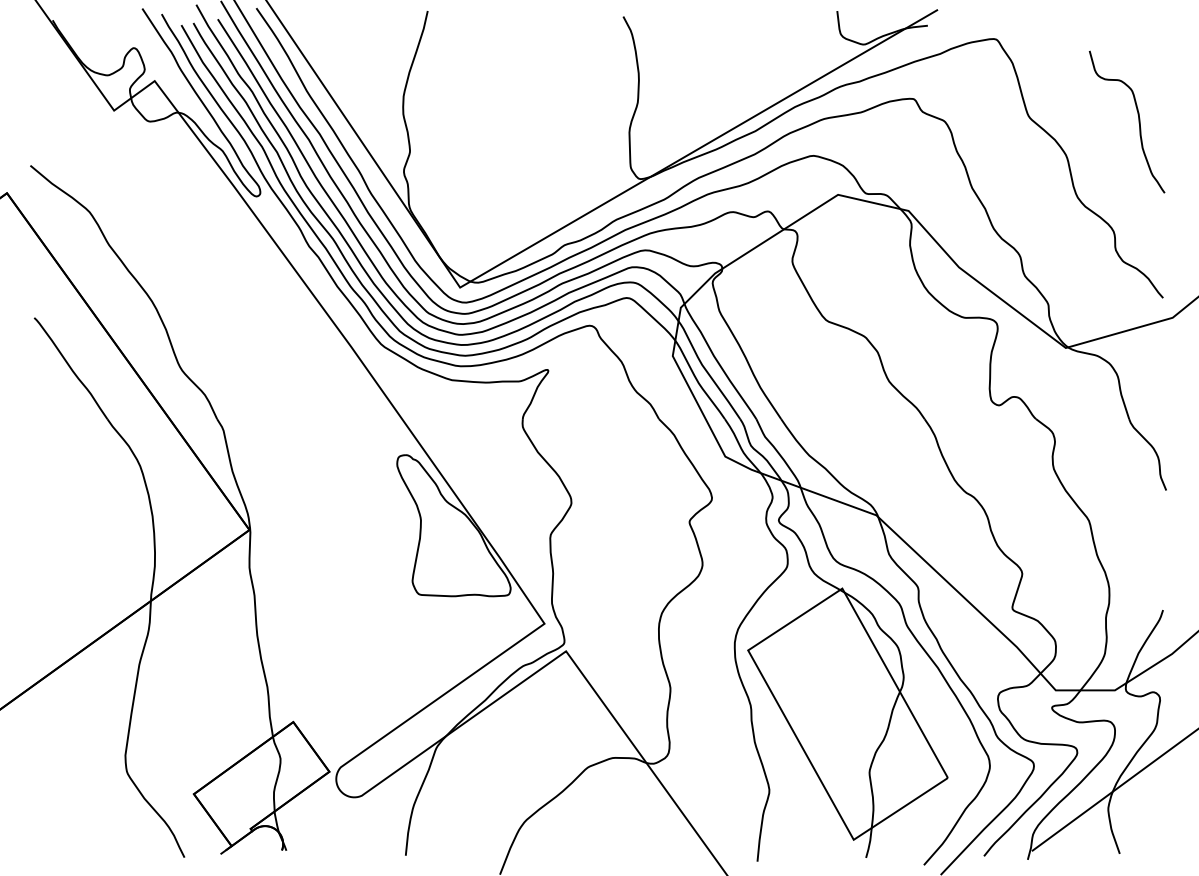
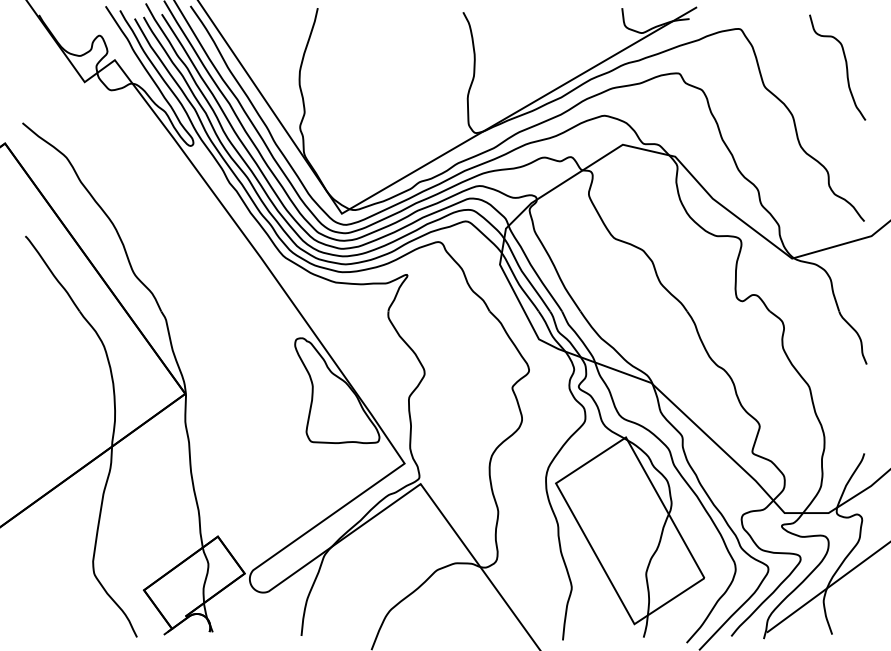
curve: (1138, 121) -> (846, 67), moved

